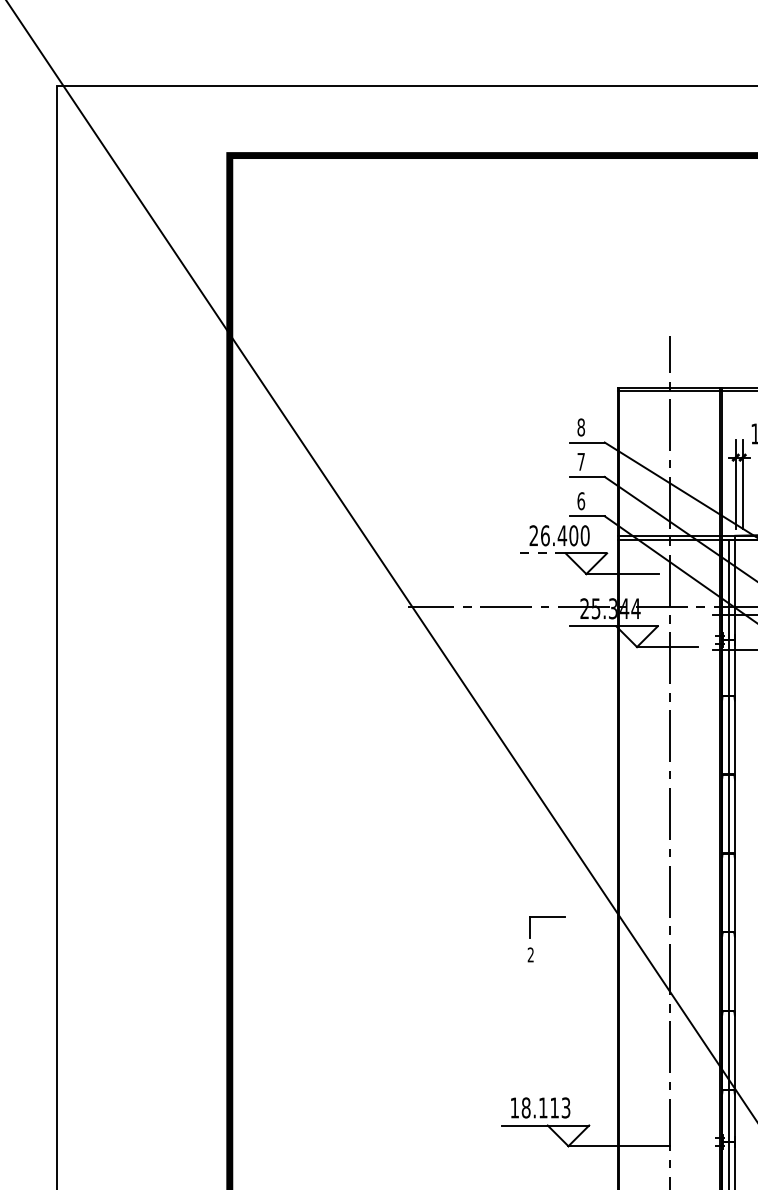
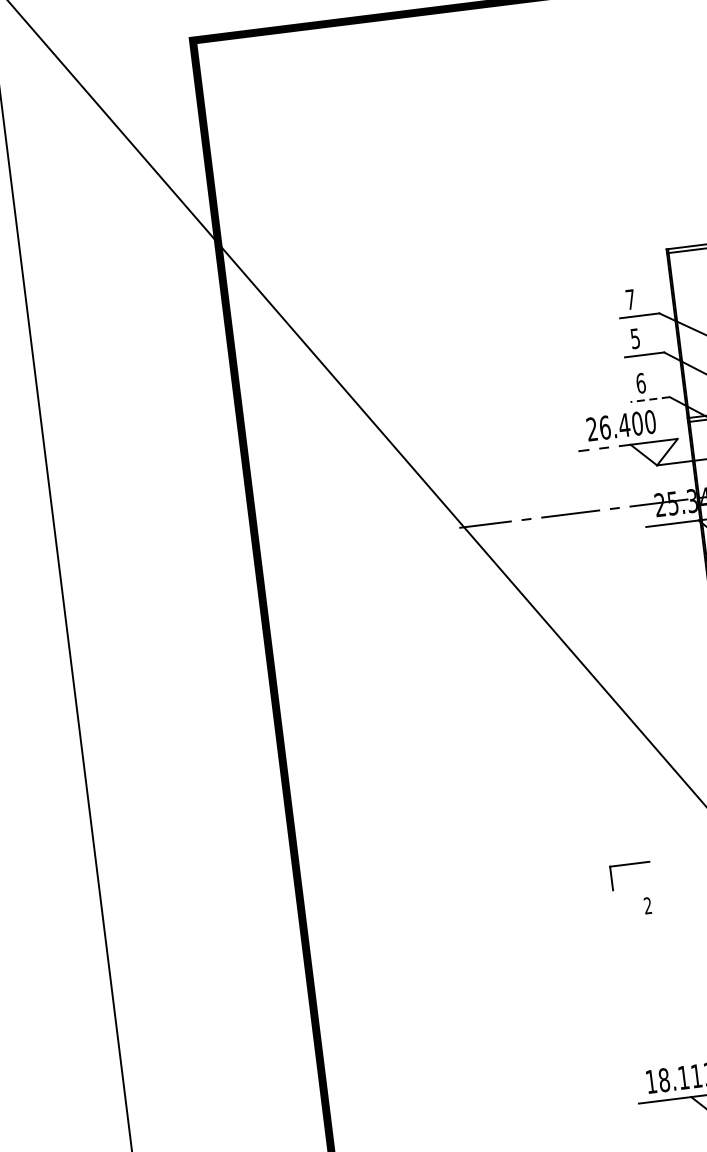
text: (581, 427) -> (630, 299), 8 -> 7
text: (580, 461) -> (634, 338), 7 -> 5
line: (586, 516) -> (649, 399), solid -> dashed
part: (547, 917) -> (629, 864), moved

